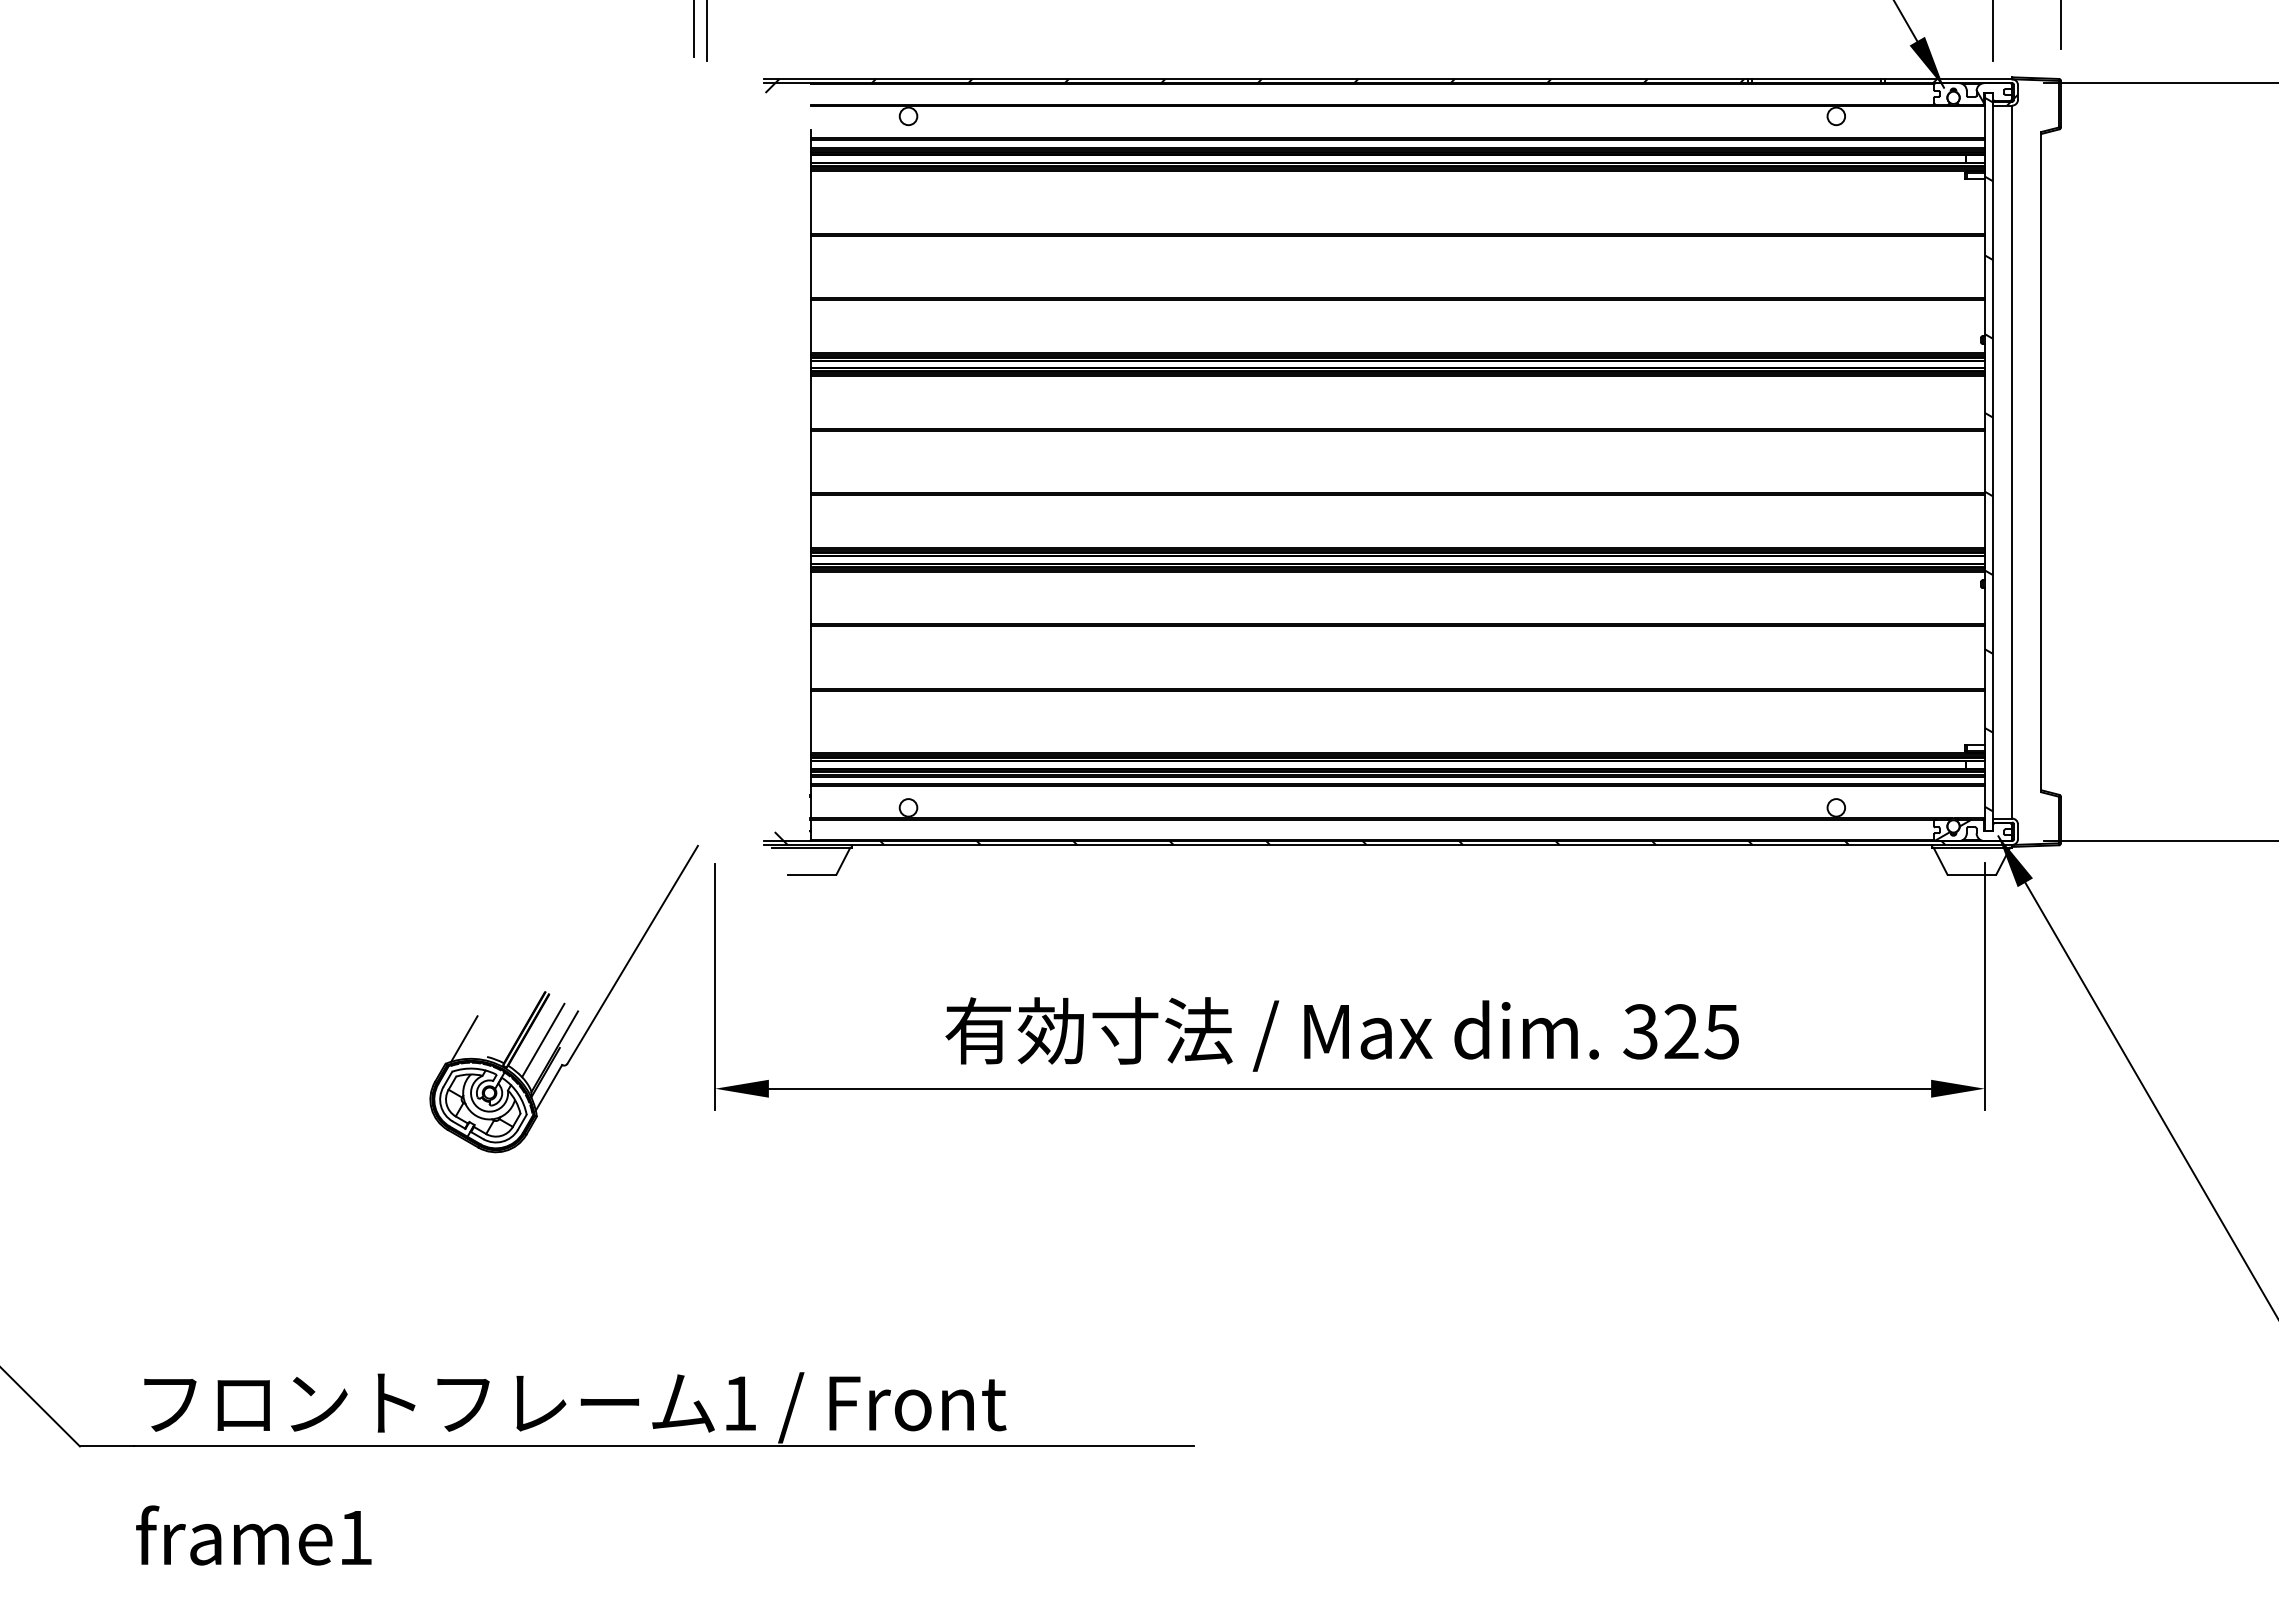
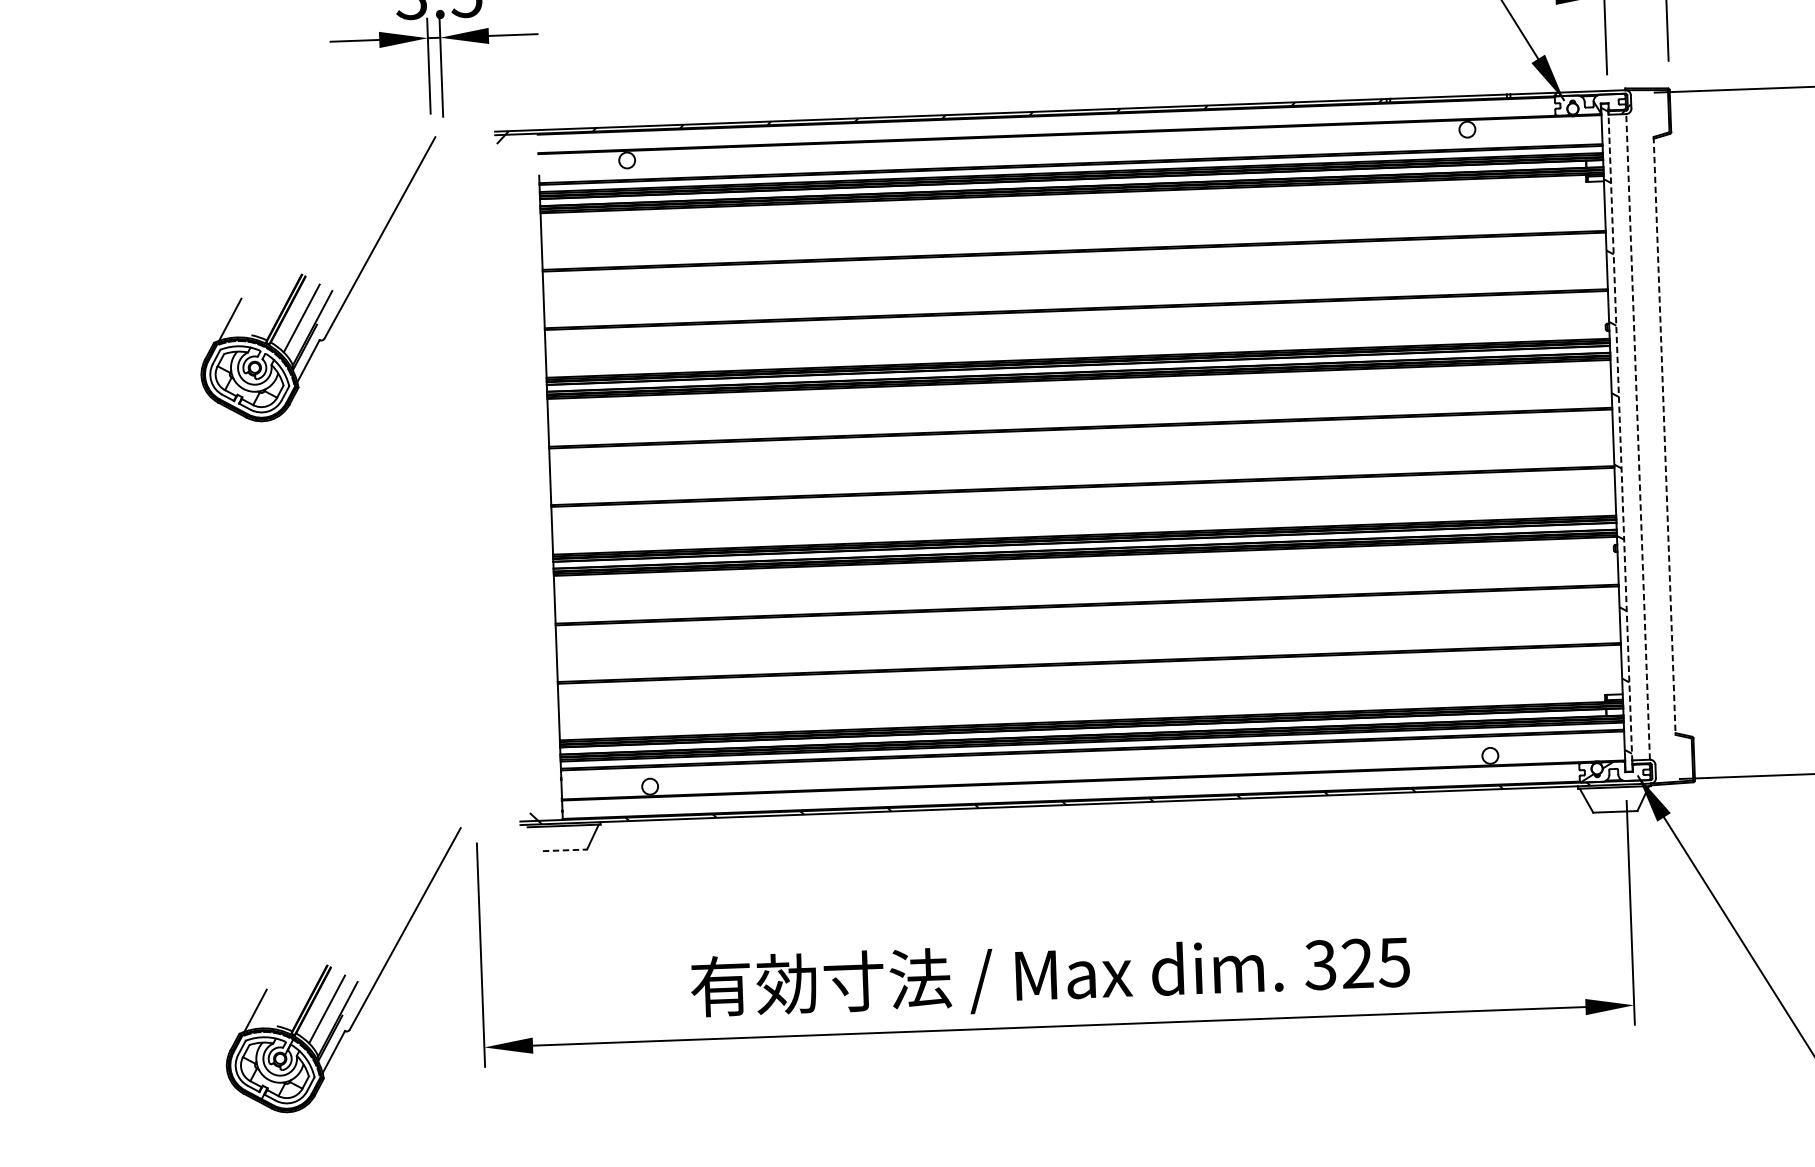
part: (563, 235) -> (318, 279), added
line: (2012, 461) -> (1638, 436), solid -> dashed
line: (1992, 462) -> (1620, 437), solid -> dashed
line: (2041, 462) -> (1664, 436), solid -> dashed
line: (812, 874) -> (565, 850), solid -> dashed

